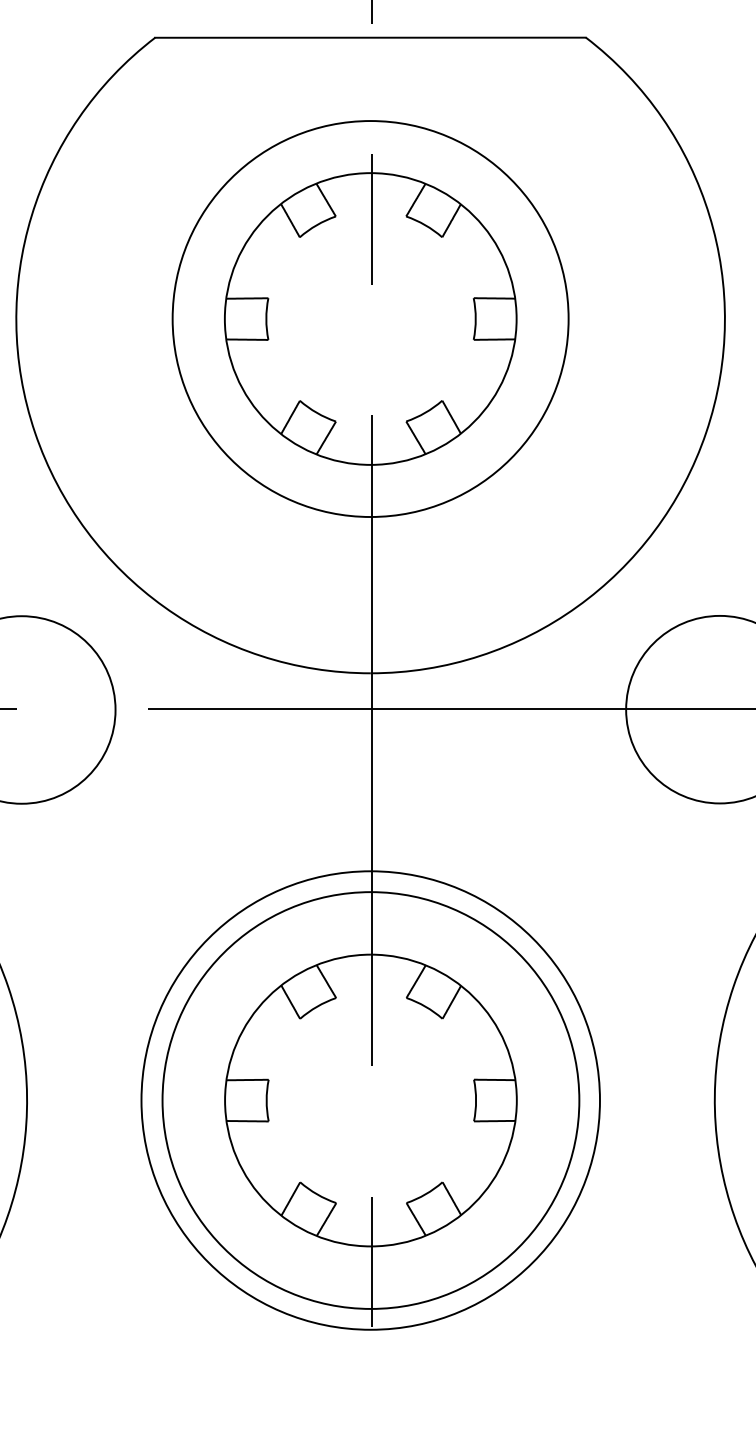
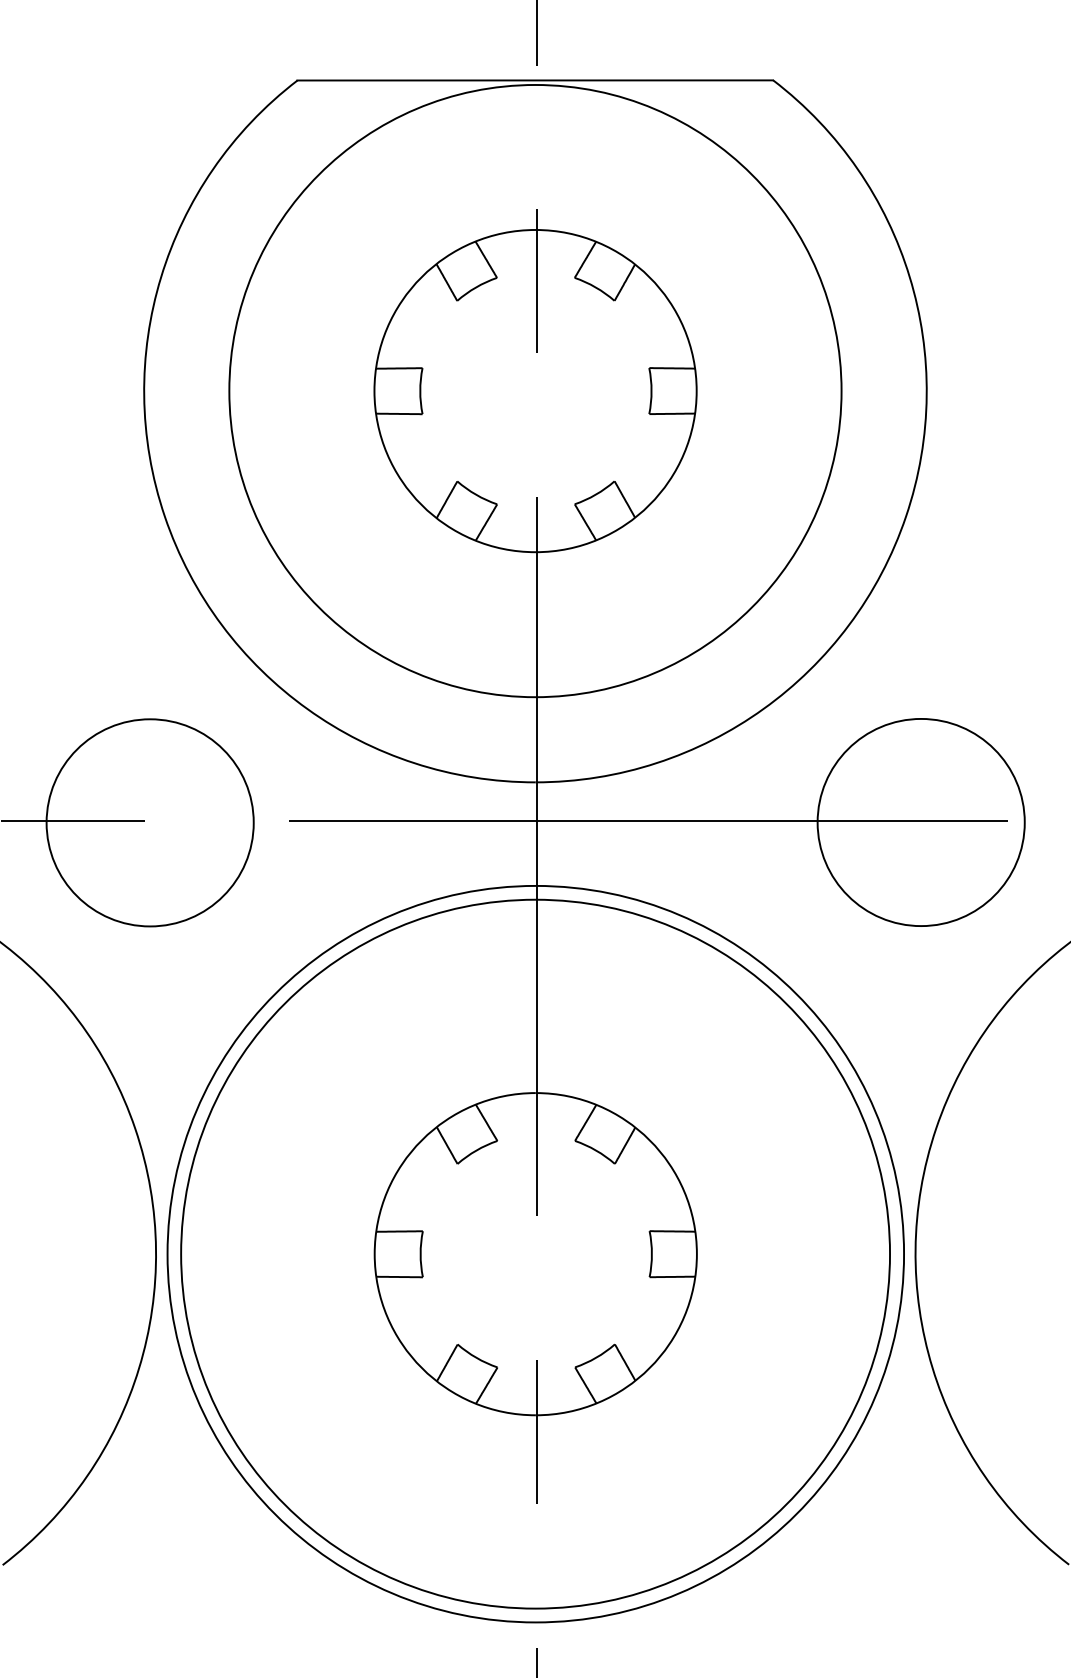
circle: (370, 318) -> (535, 390), size x1.4
circle: (370, 1100) -> (535, 1254), size x1.4
circle: (370, 1100) -> (535, 1254), size x1.6

